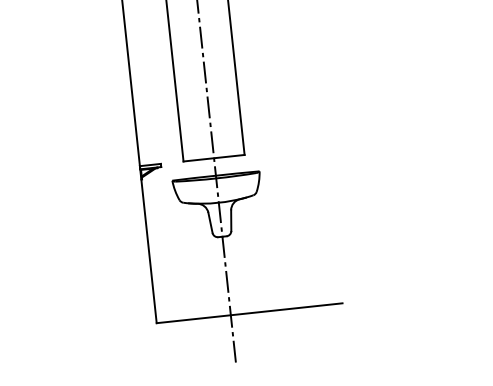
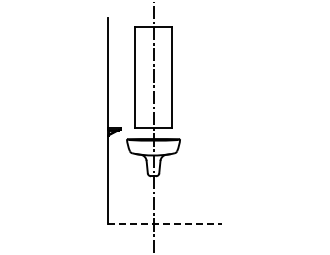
line: (248, 313) -> (164, 224), solid -> dashed

